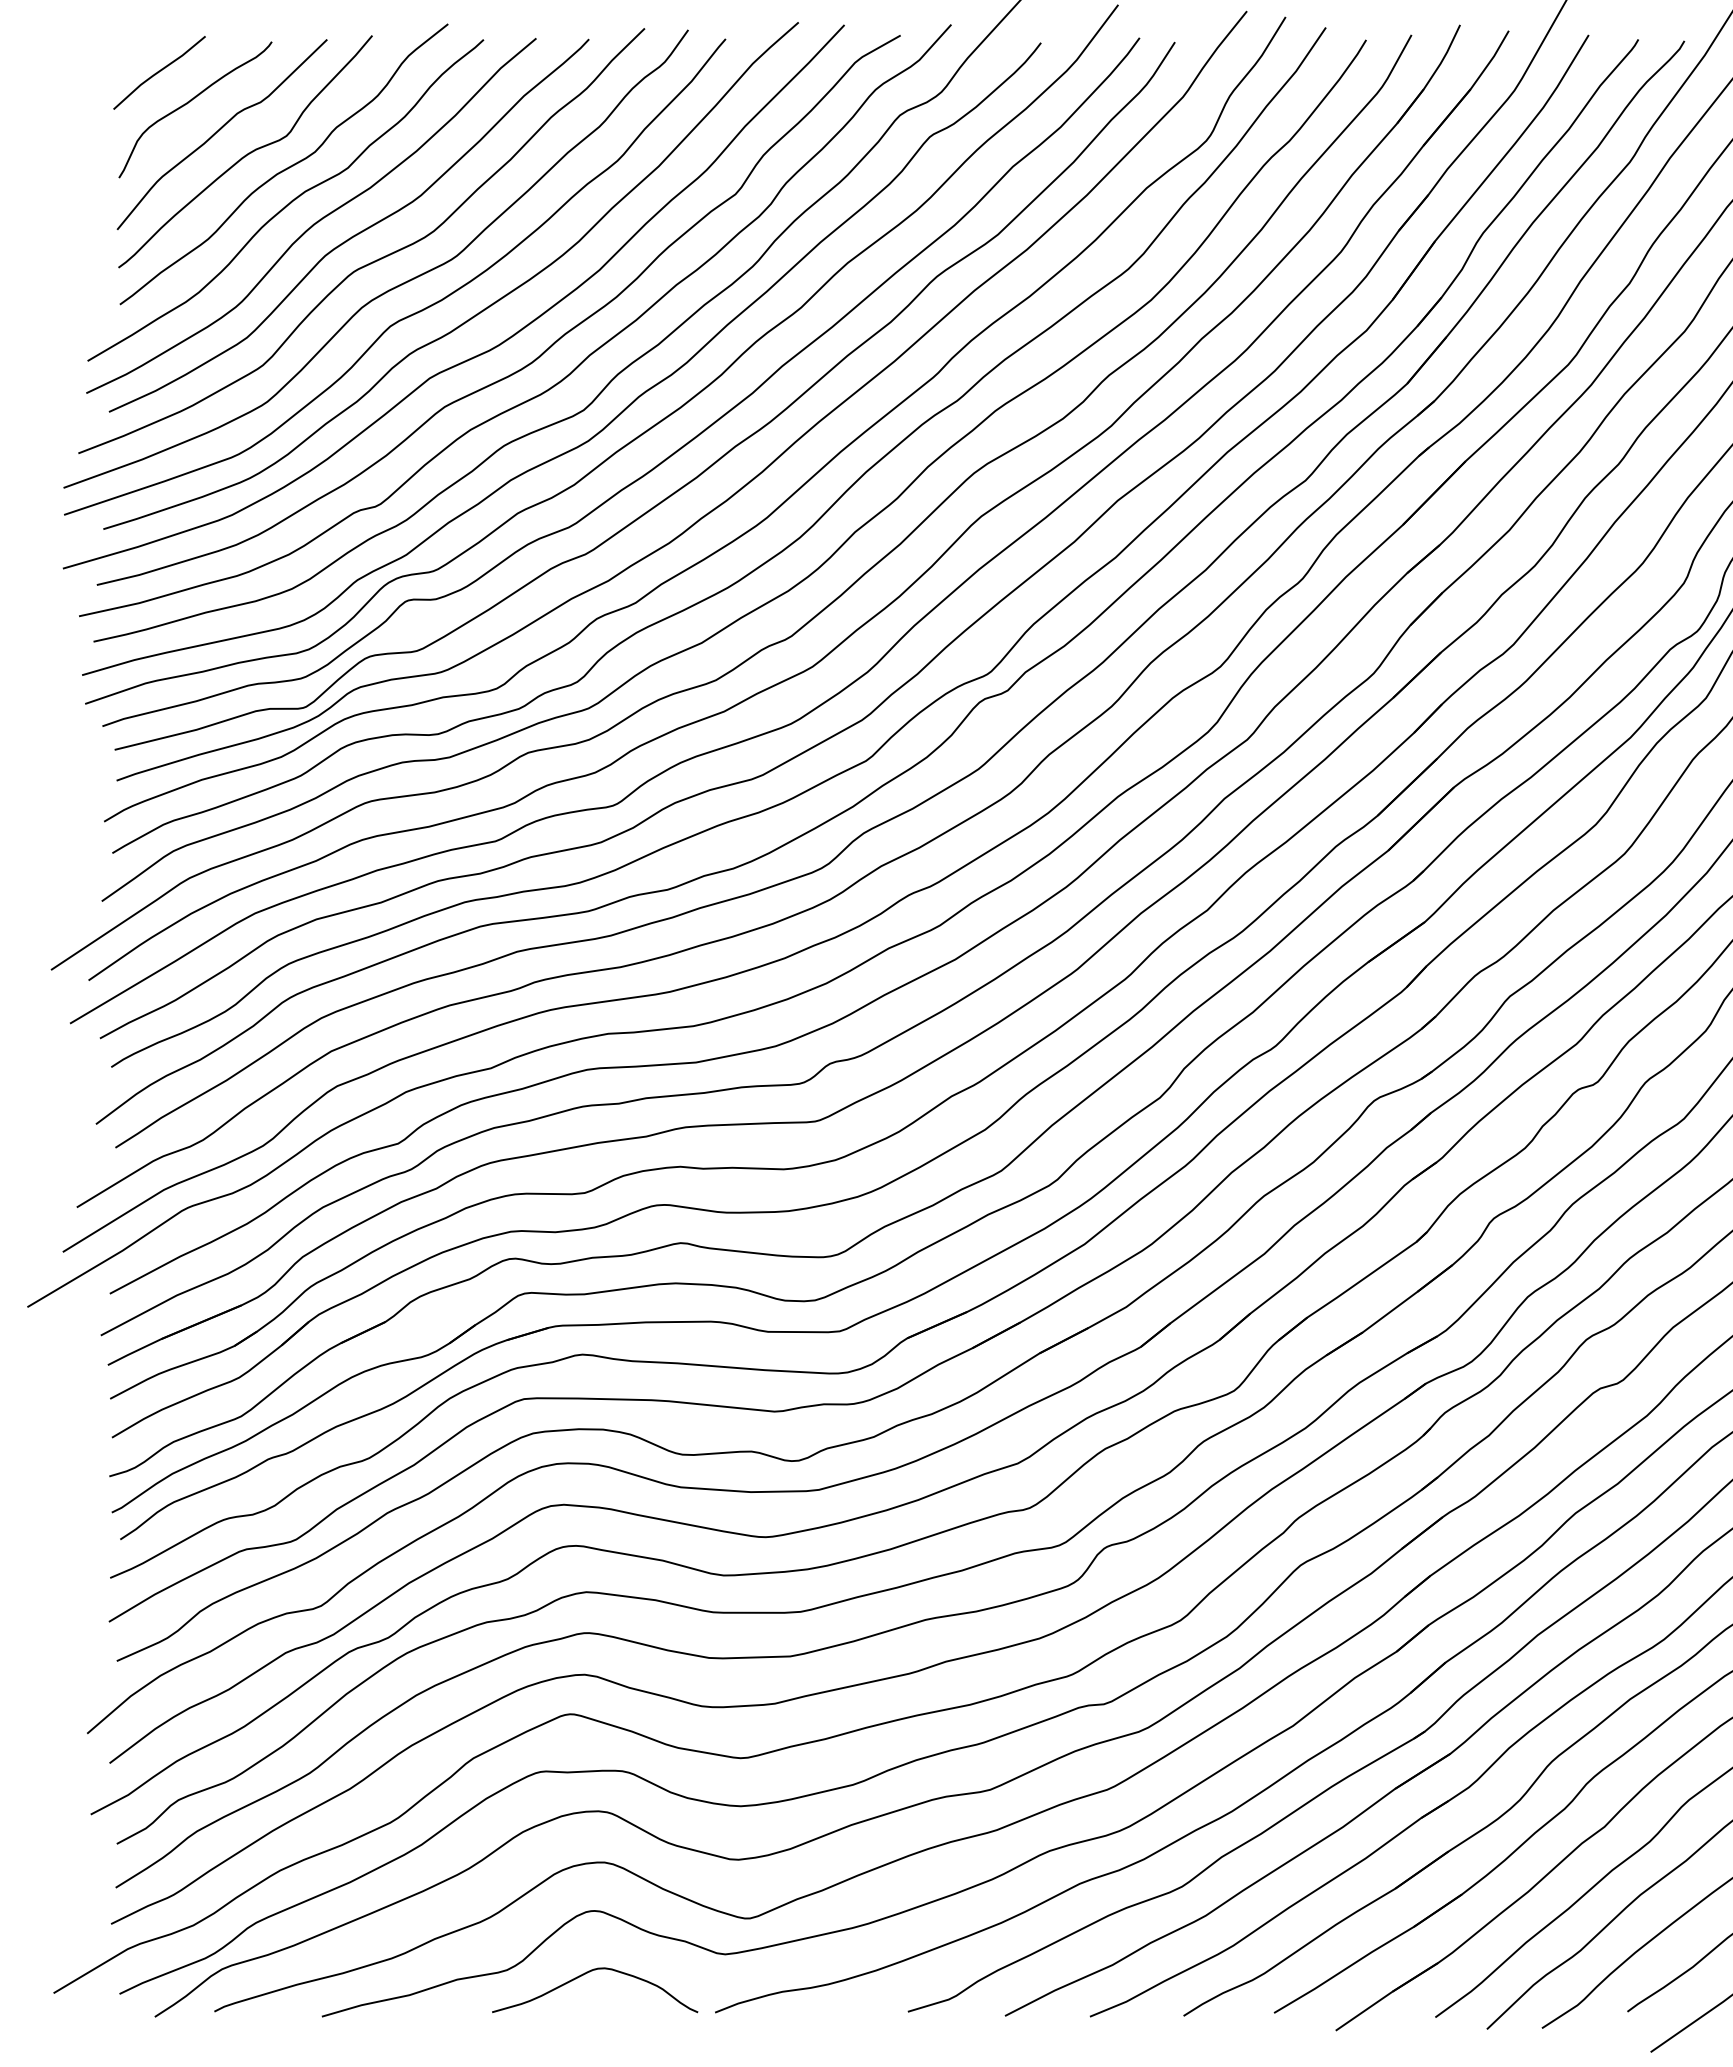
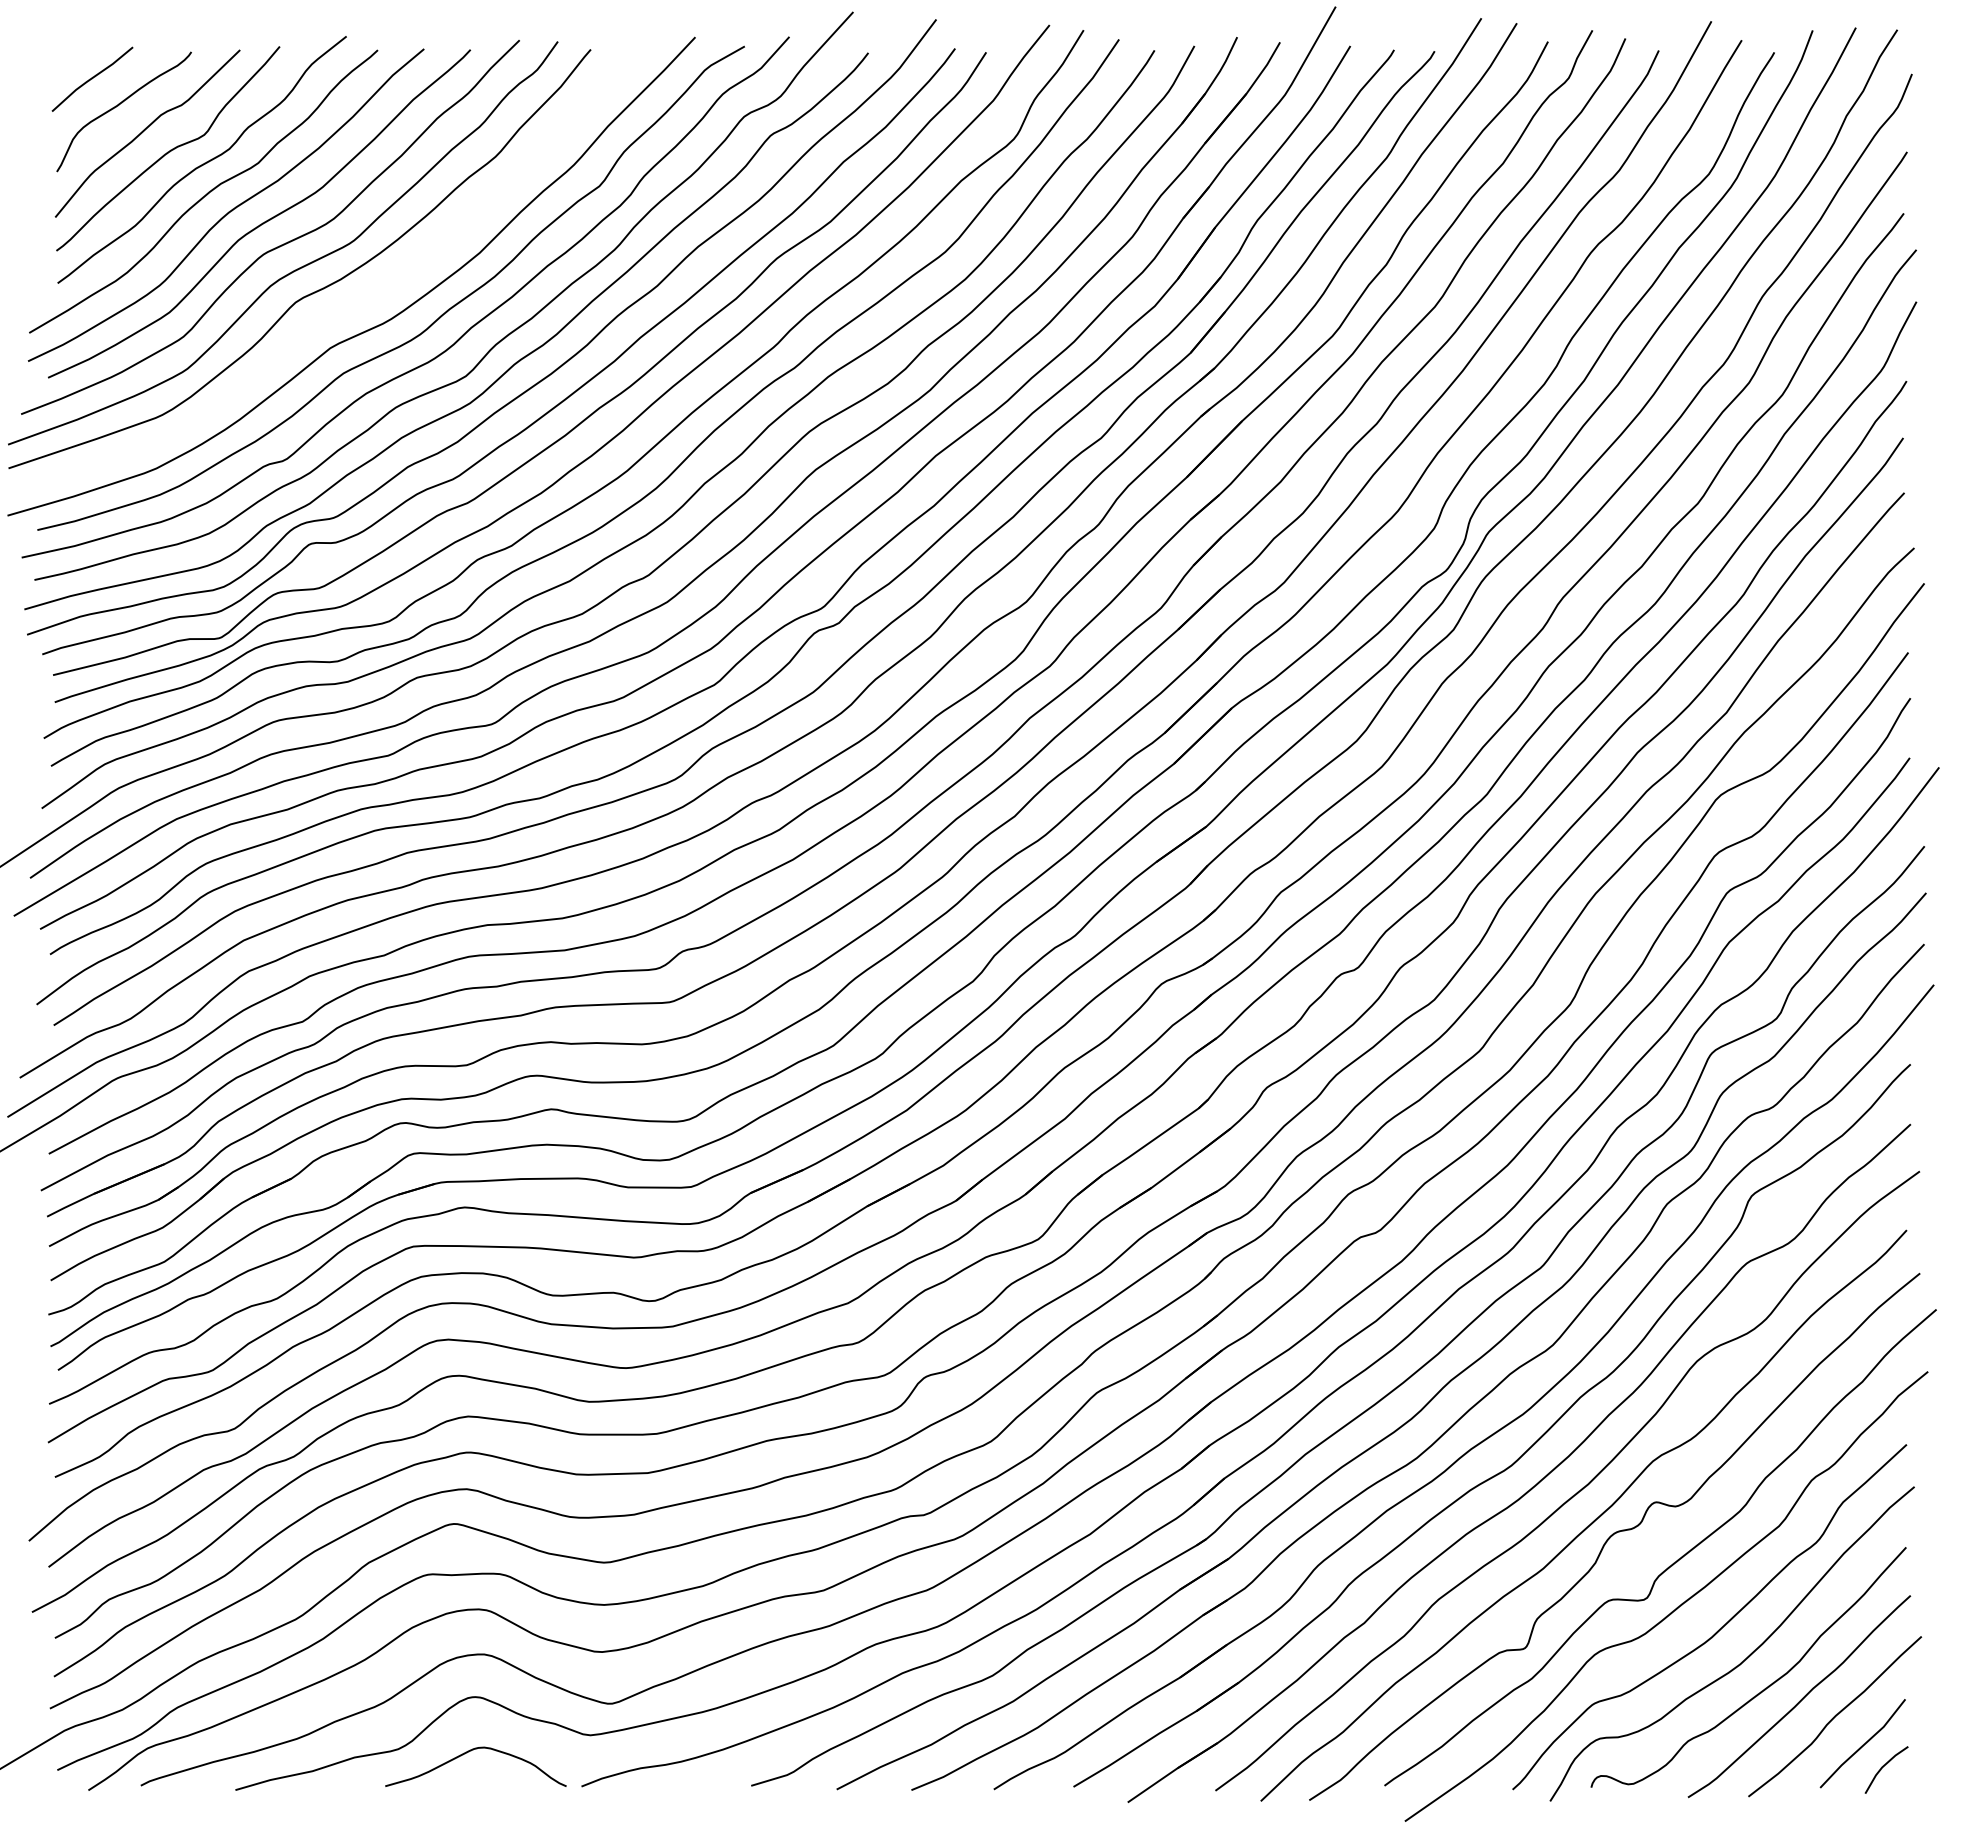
curve: (477, 312) -> (372, 290), removed

